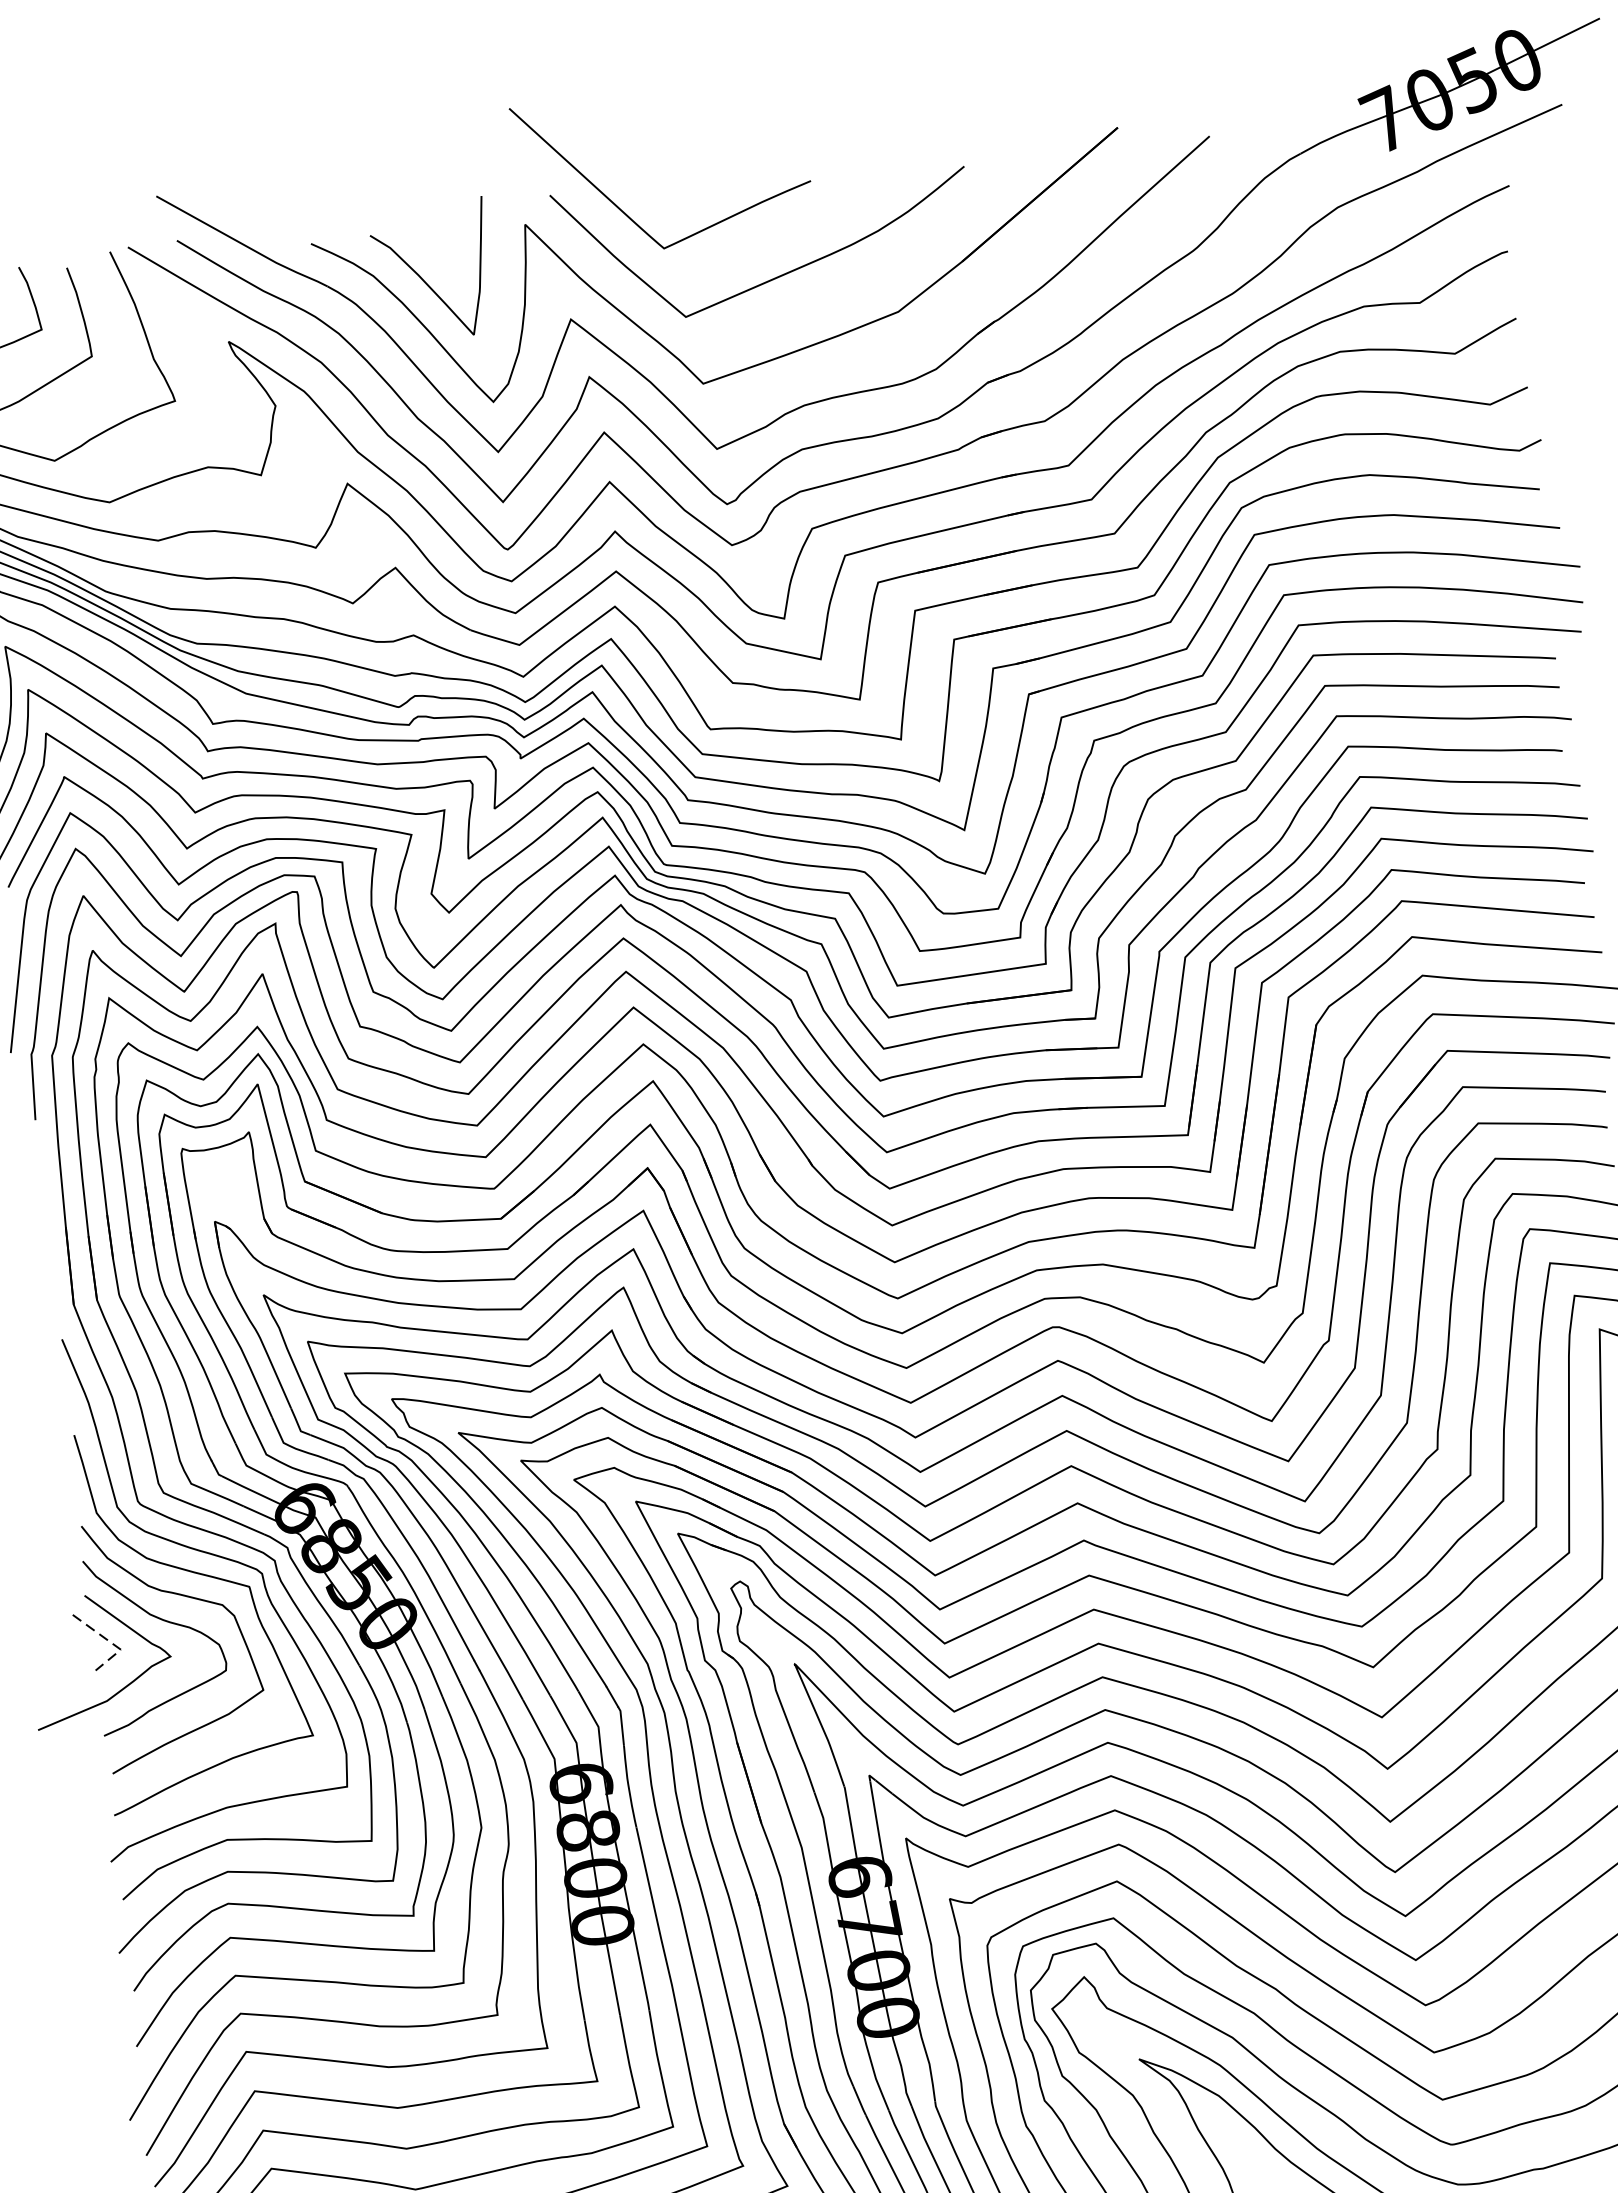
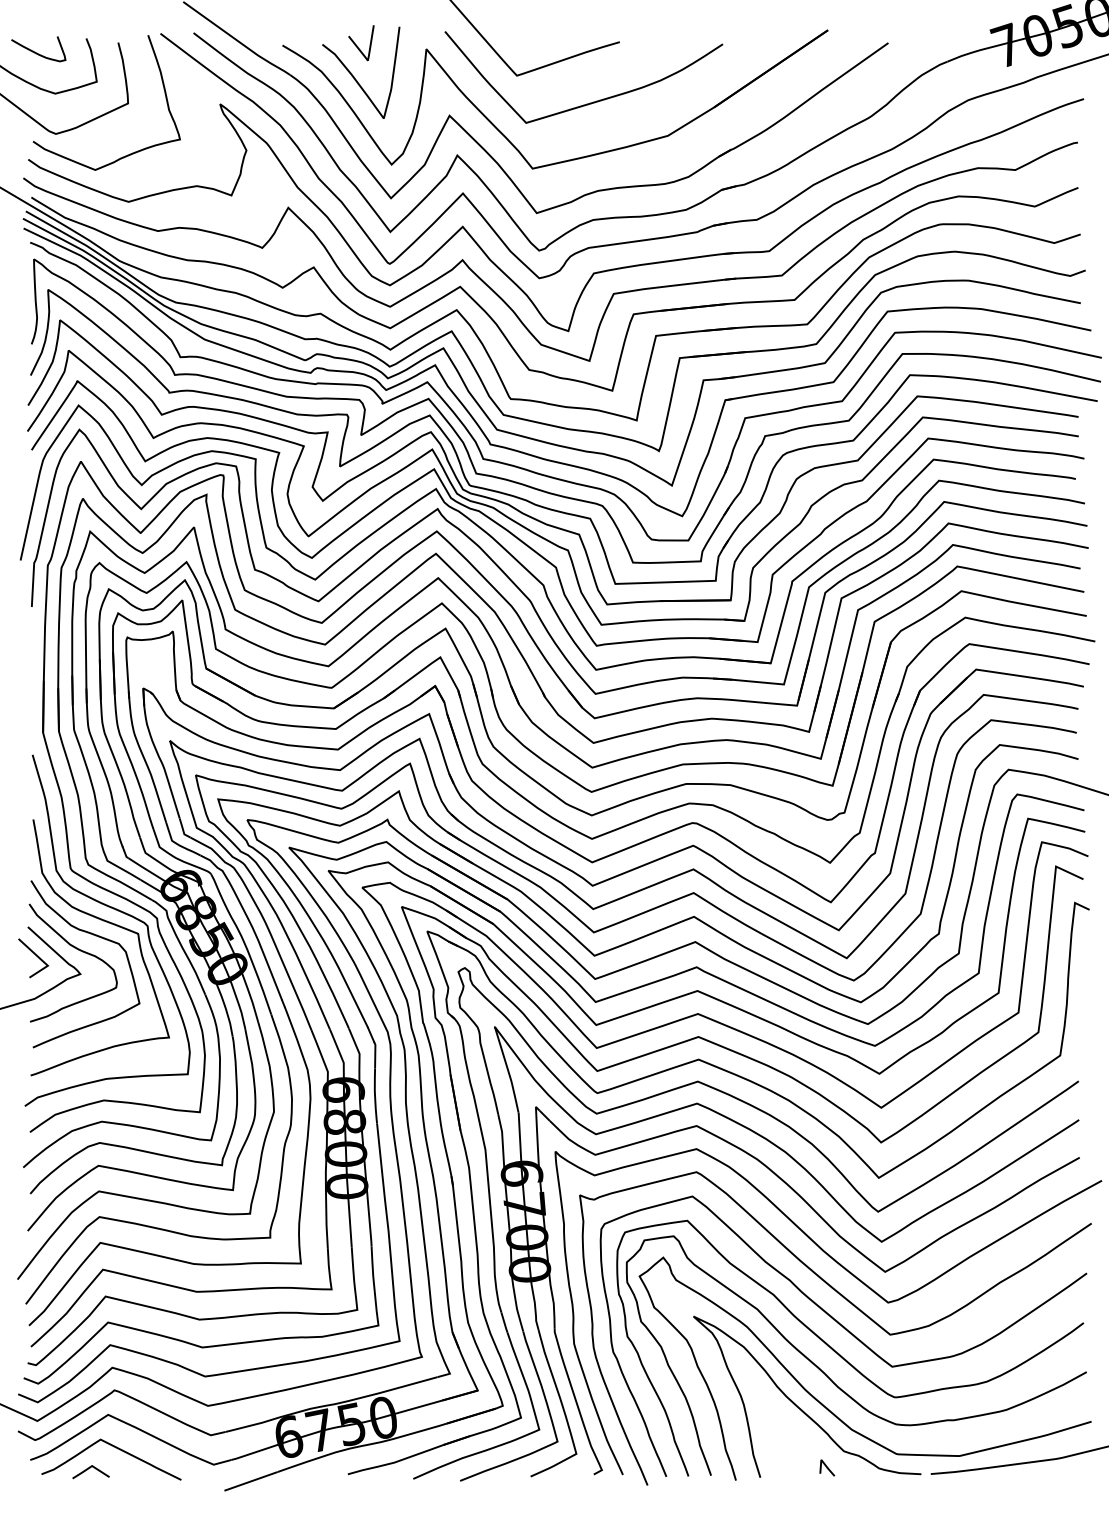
line: (423, 232) -> (358, 46), added
line: (110, 1642) -> (41, 960), dashed -> solid

